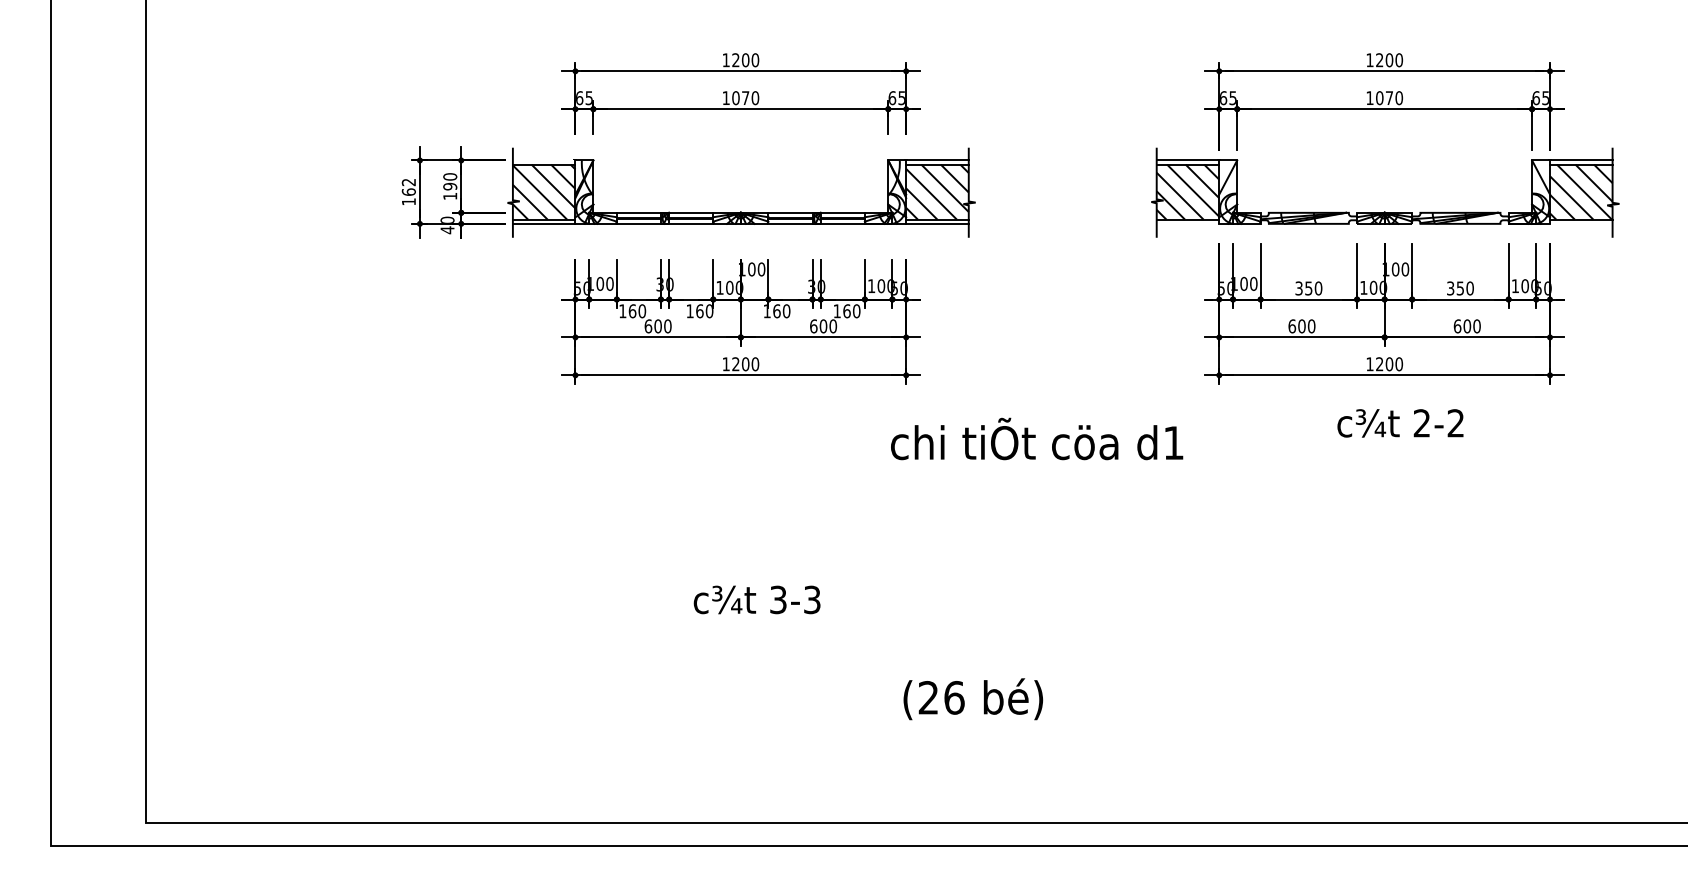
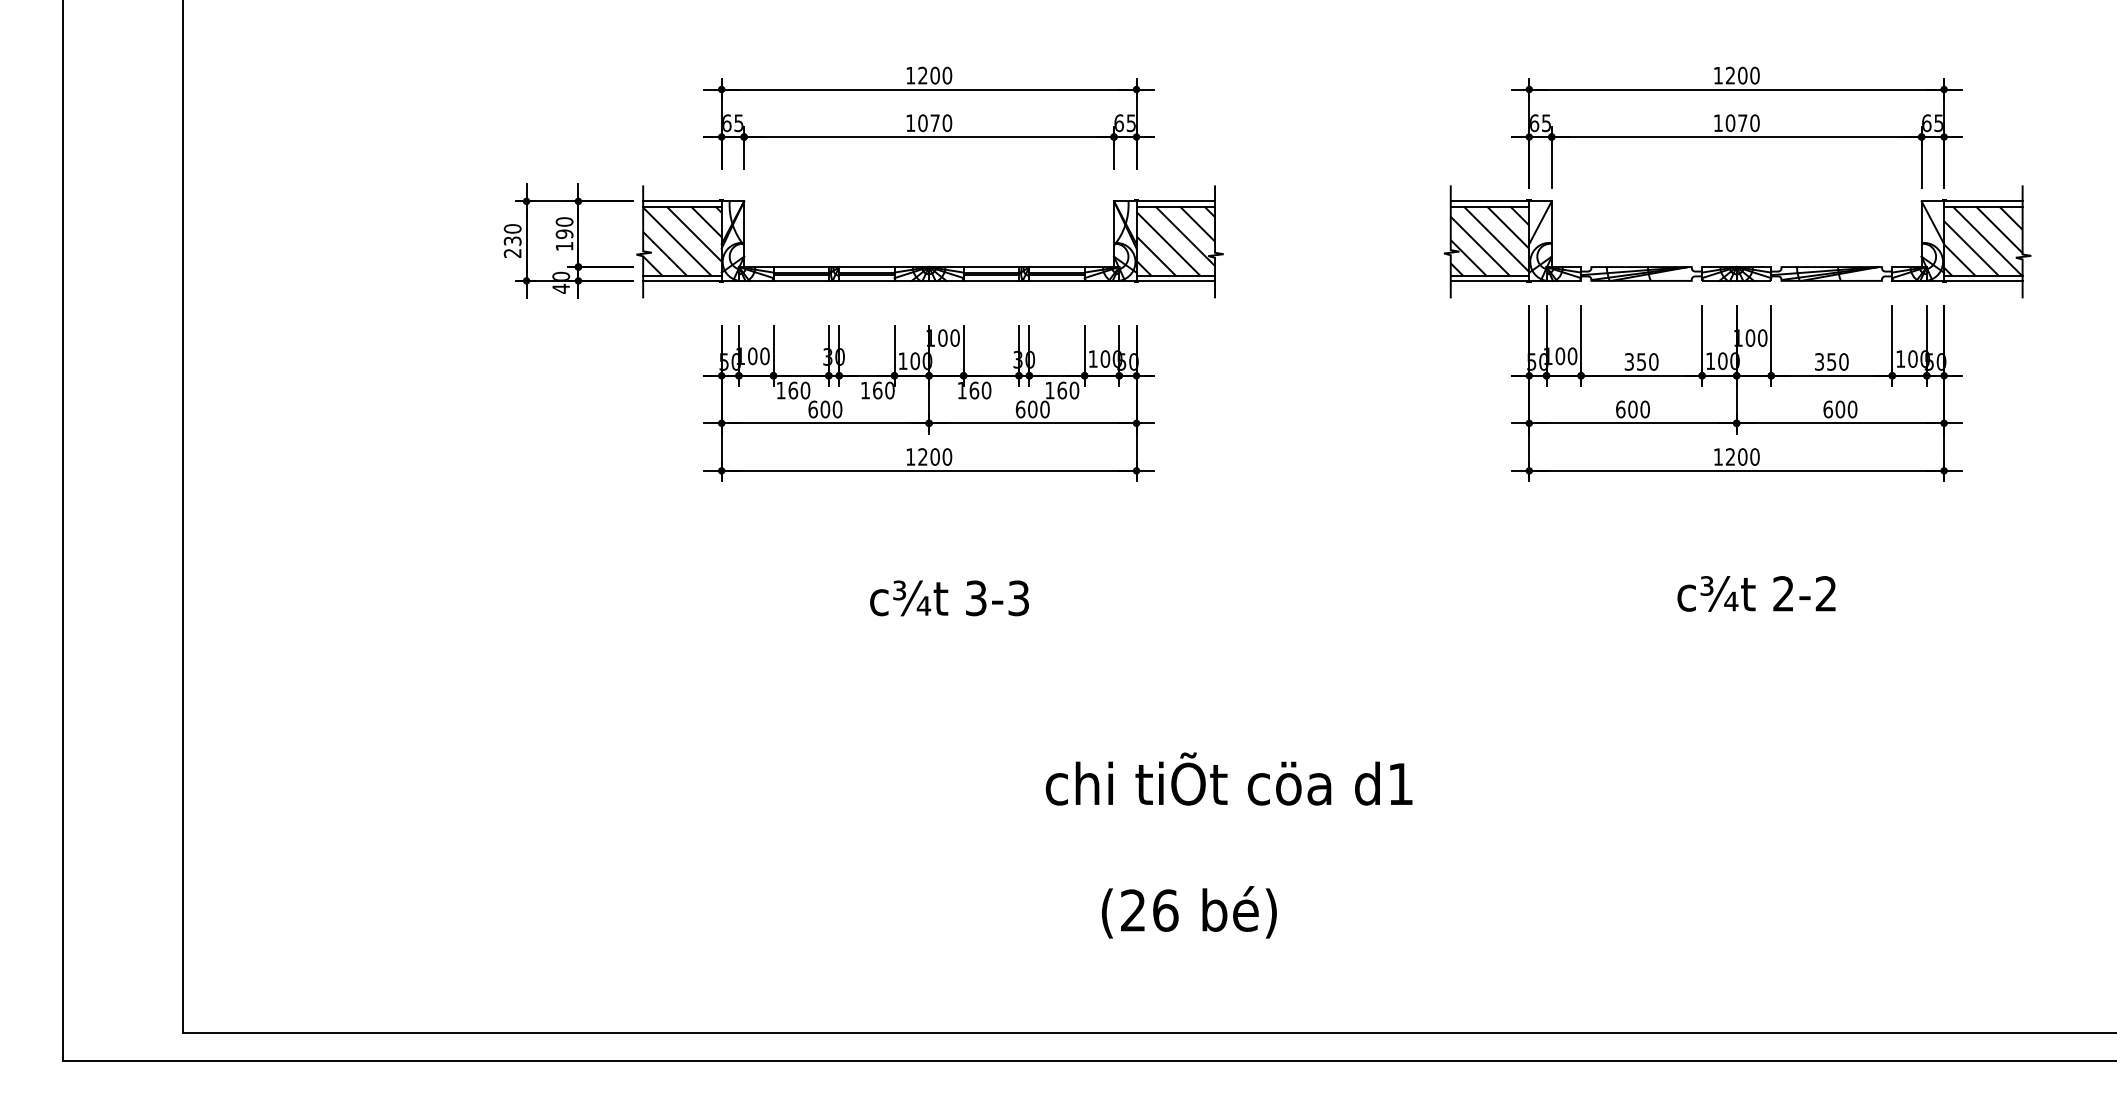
line: (543, 160) -> (681, 201), added
text: (408, 191) -> (512, 240), 162 -> 230
line: (1187, 223) -> (1489, 280), added
line: (1581, 223) -> (1983, 280), added
text: (1400, 423) -> (1756, 594), moved
text: (1037, 438) -> (1229, 778), moved
text: (756, 599) -> (948, 597), moved
text: (973, 699) -> (1189, 912), moved

